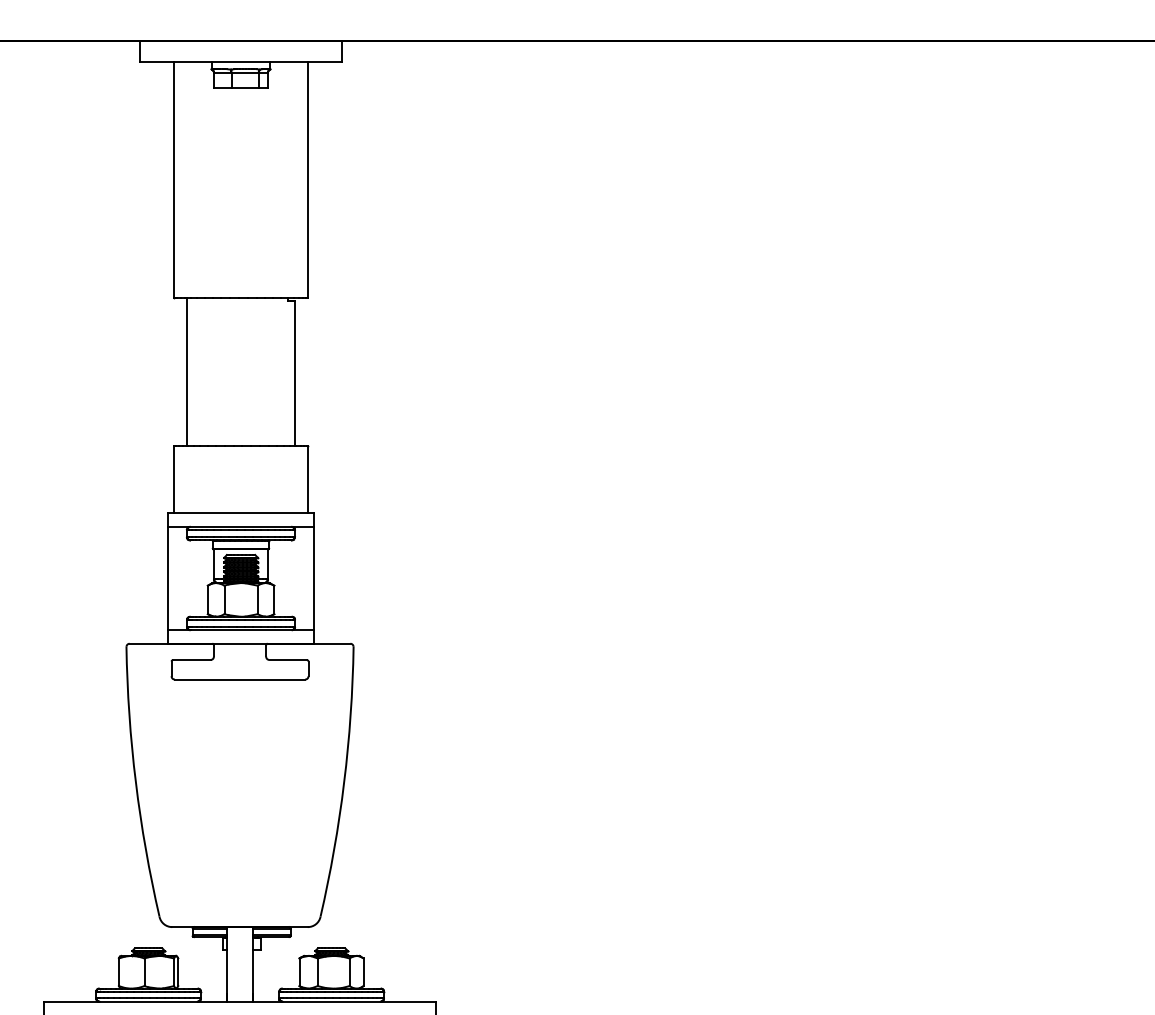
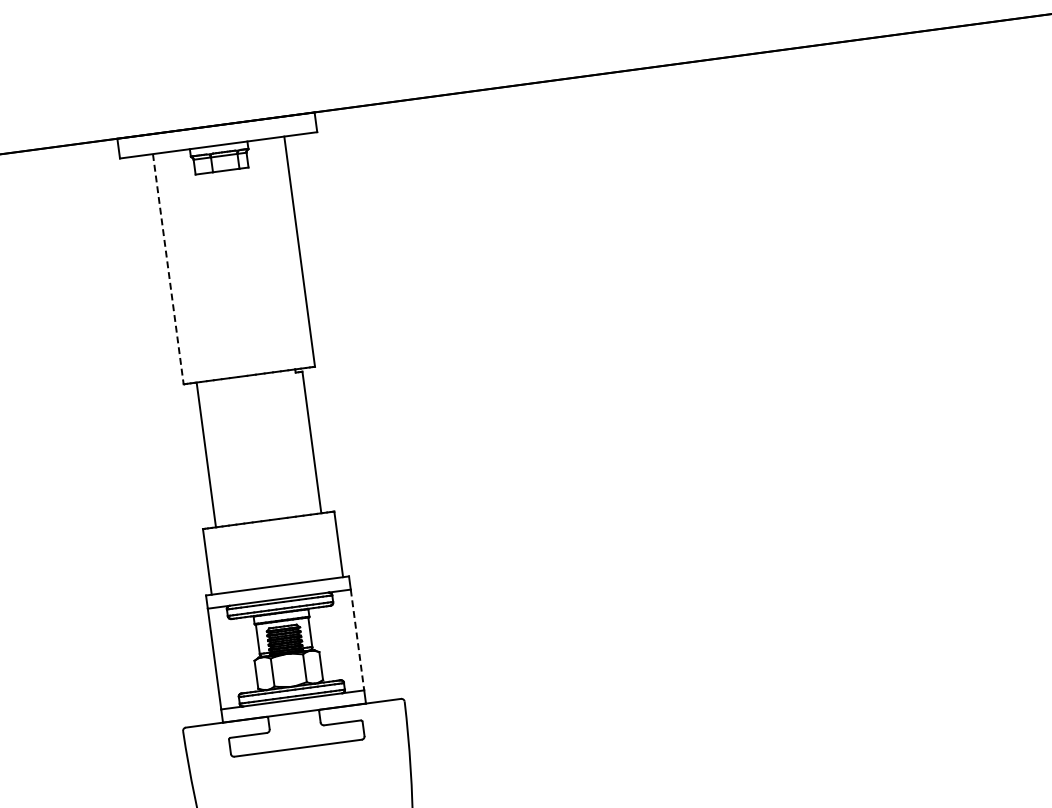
line: (173, 179) -> (168, 269), solid -> dashed
line: (314, 578) -> (357, 639), solid -> dashed

